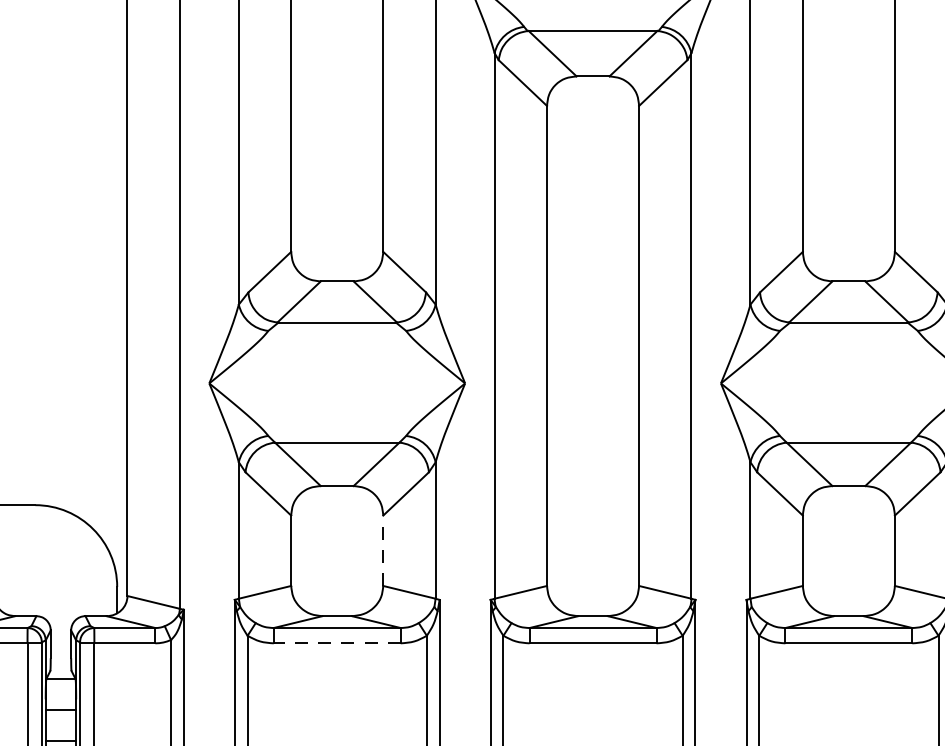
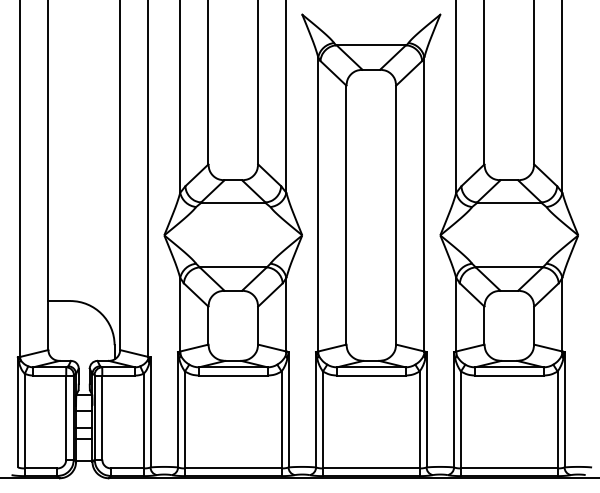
line: (383, 550) -> (258, 325), dashed -> solid
line: (335, 643) -> (232, 375), dashed -> solid

